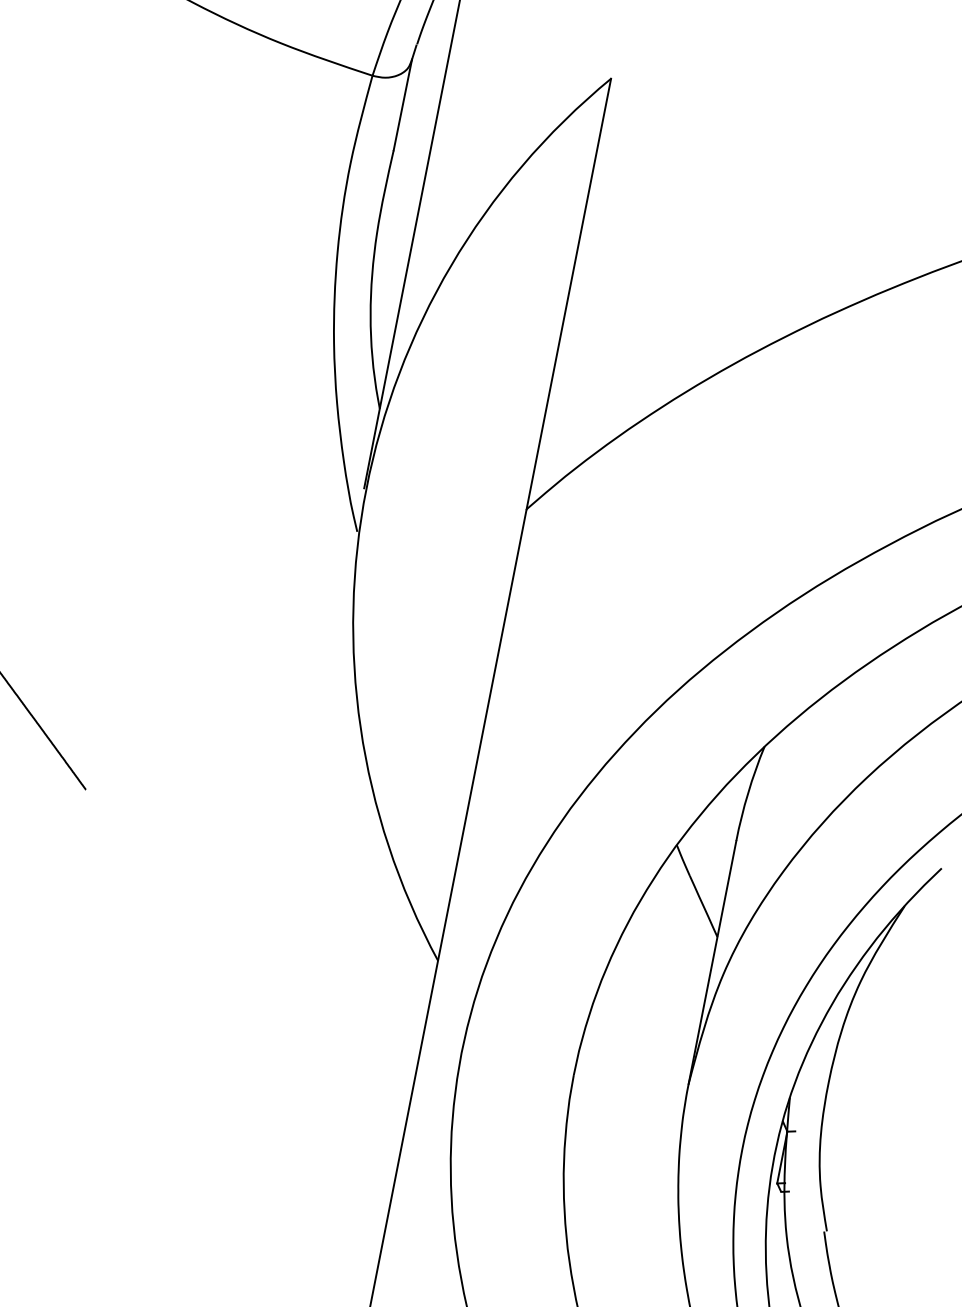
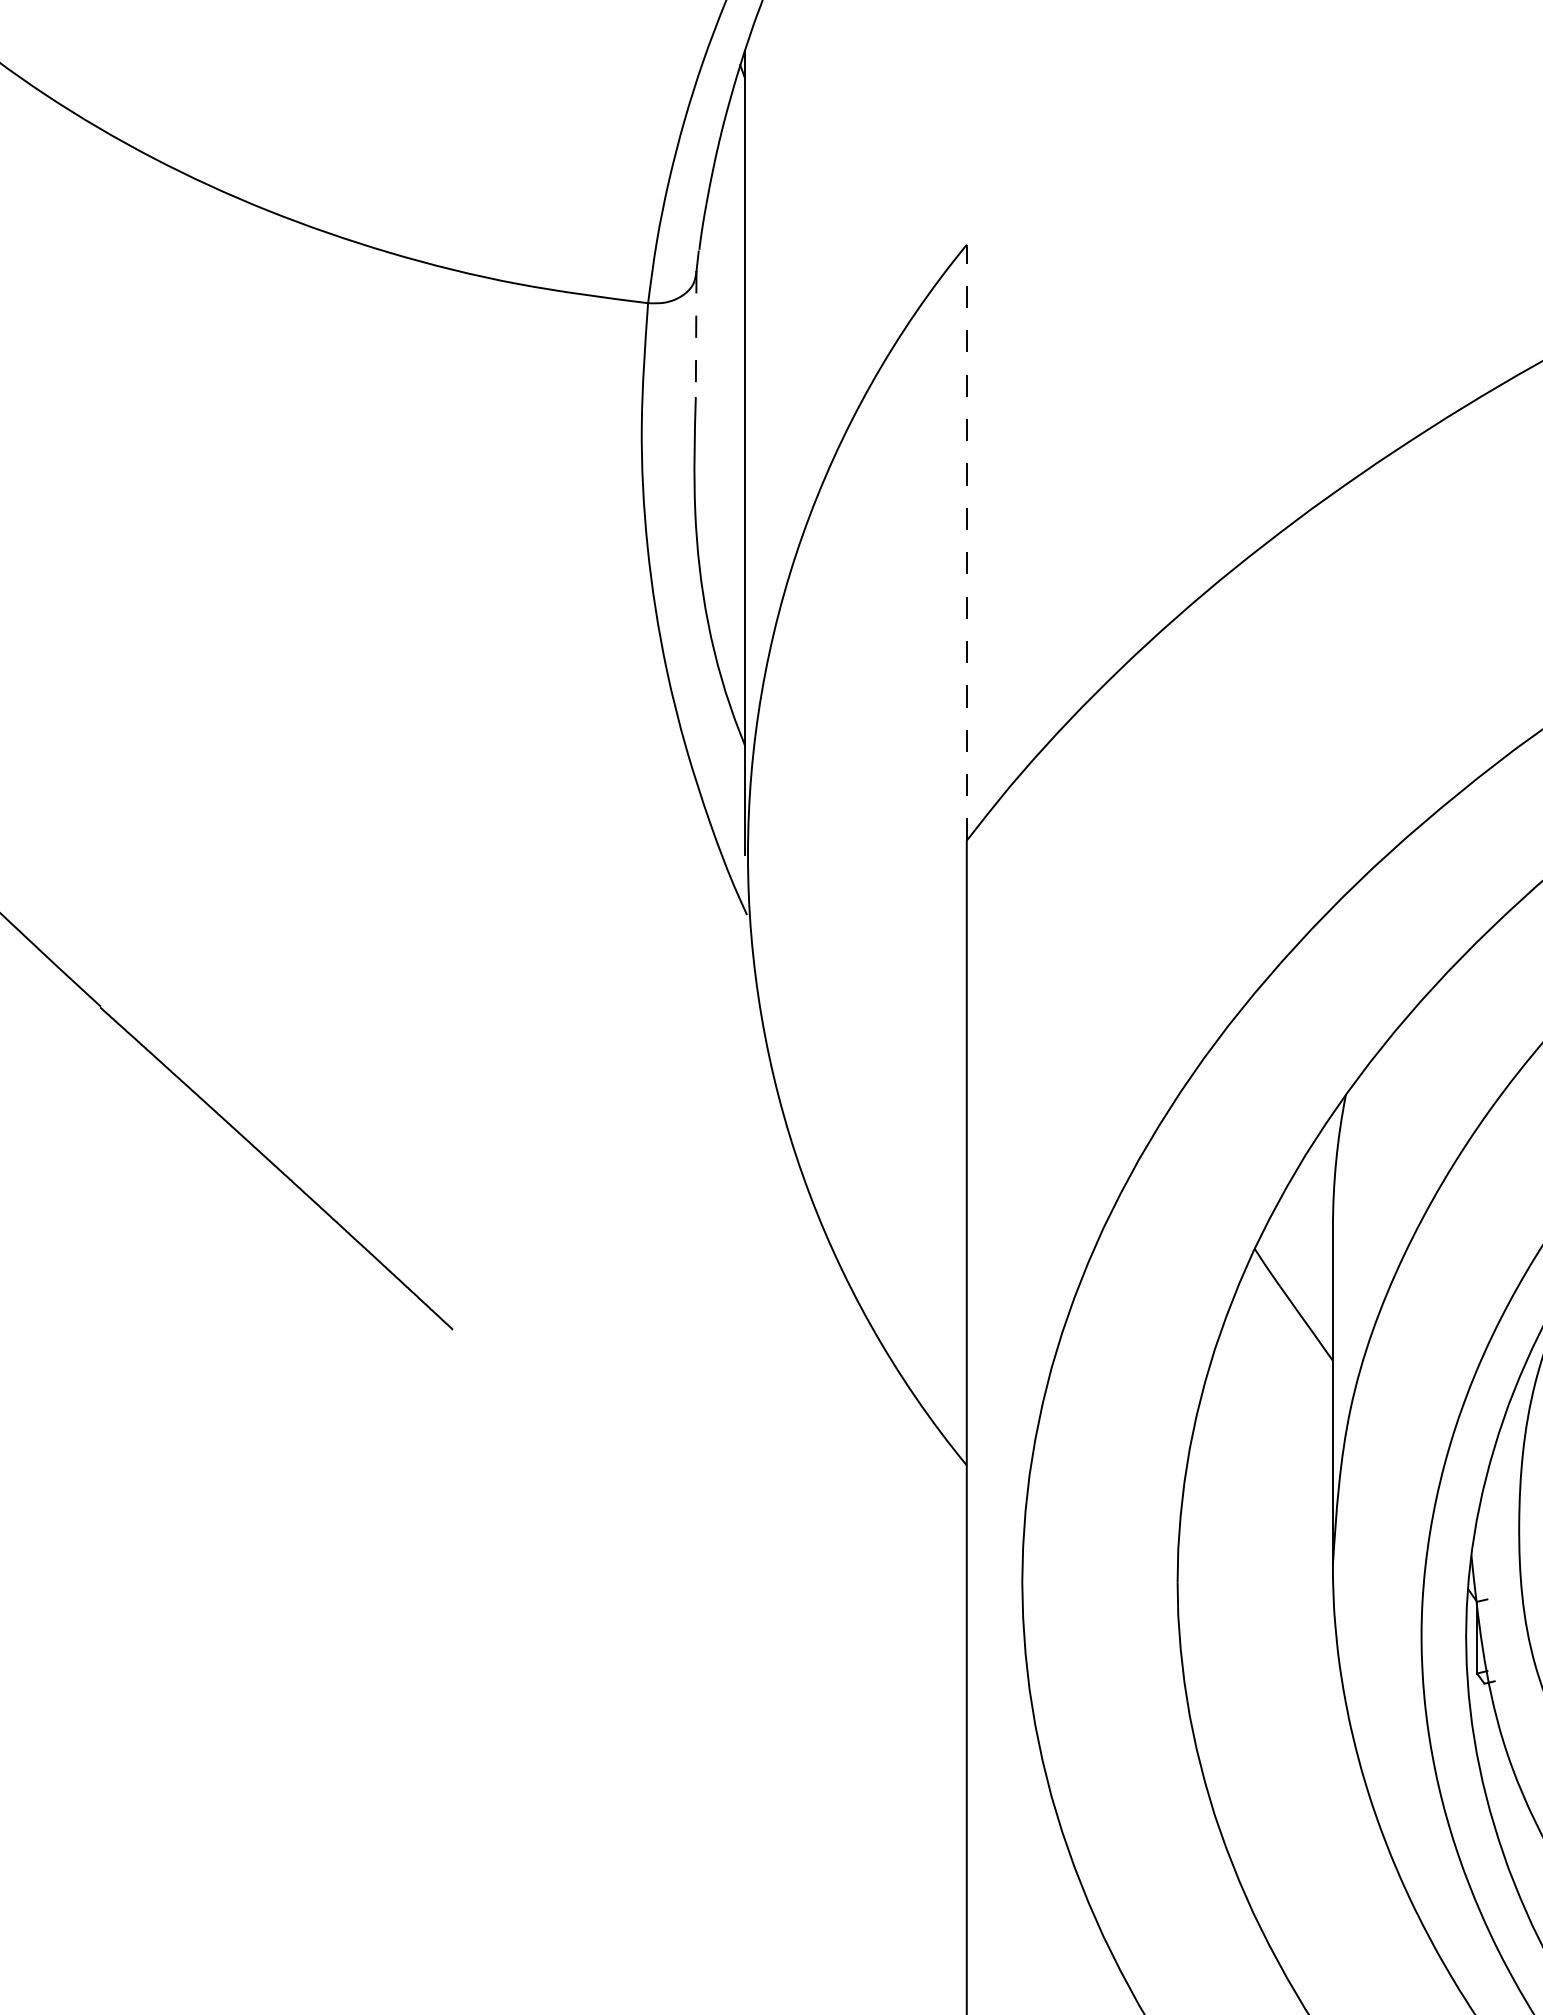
line: (403, 105) -> (696, 334), solid -> dashed
line: (568, 293) -> (966, 542), solid -> dashed

